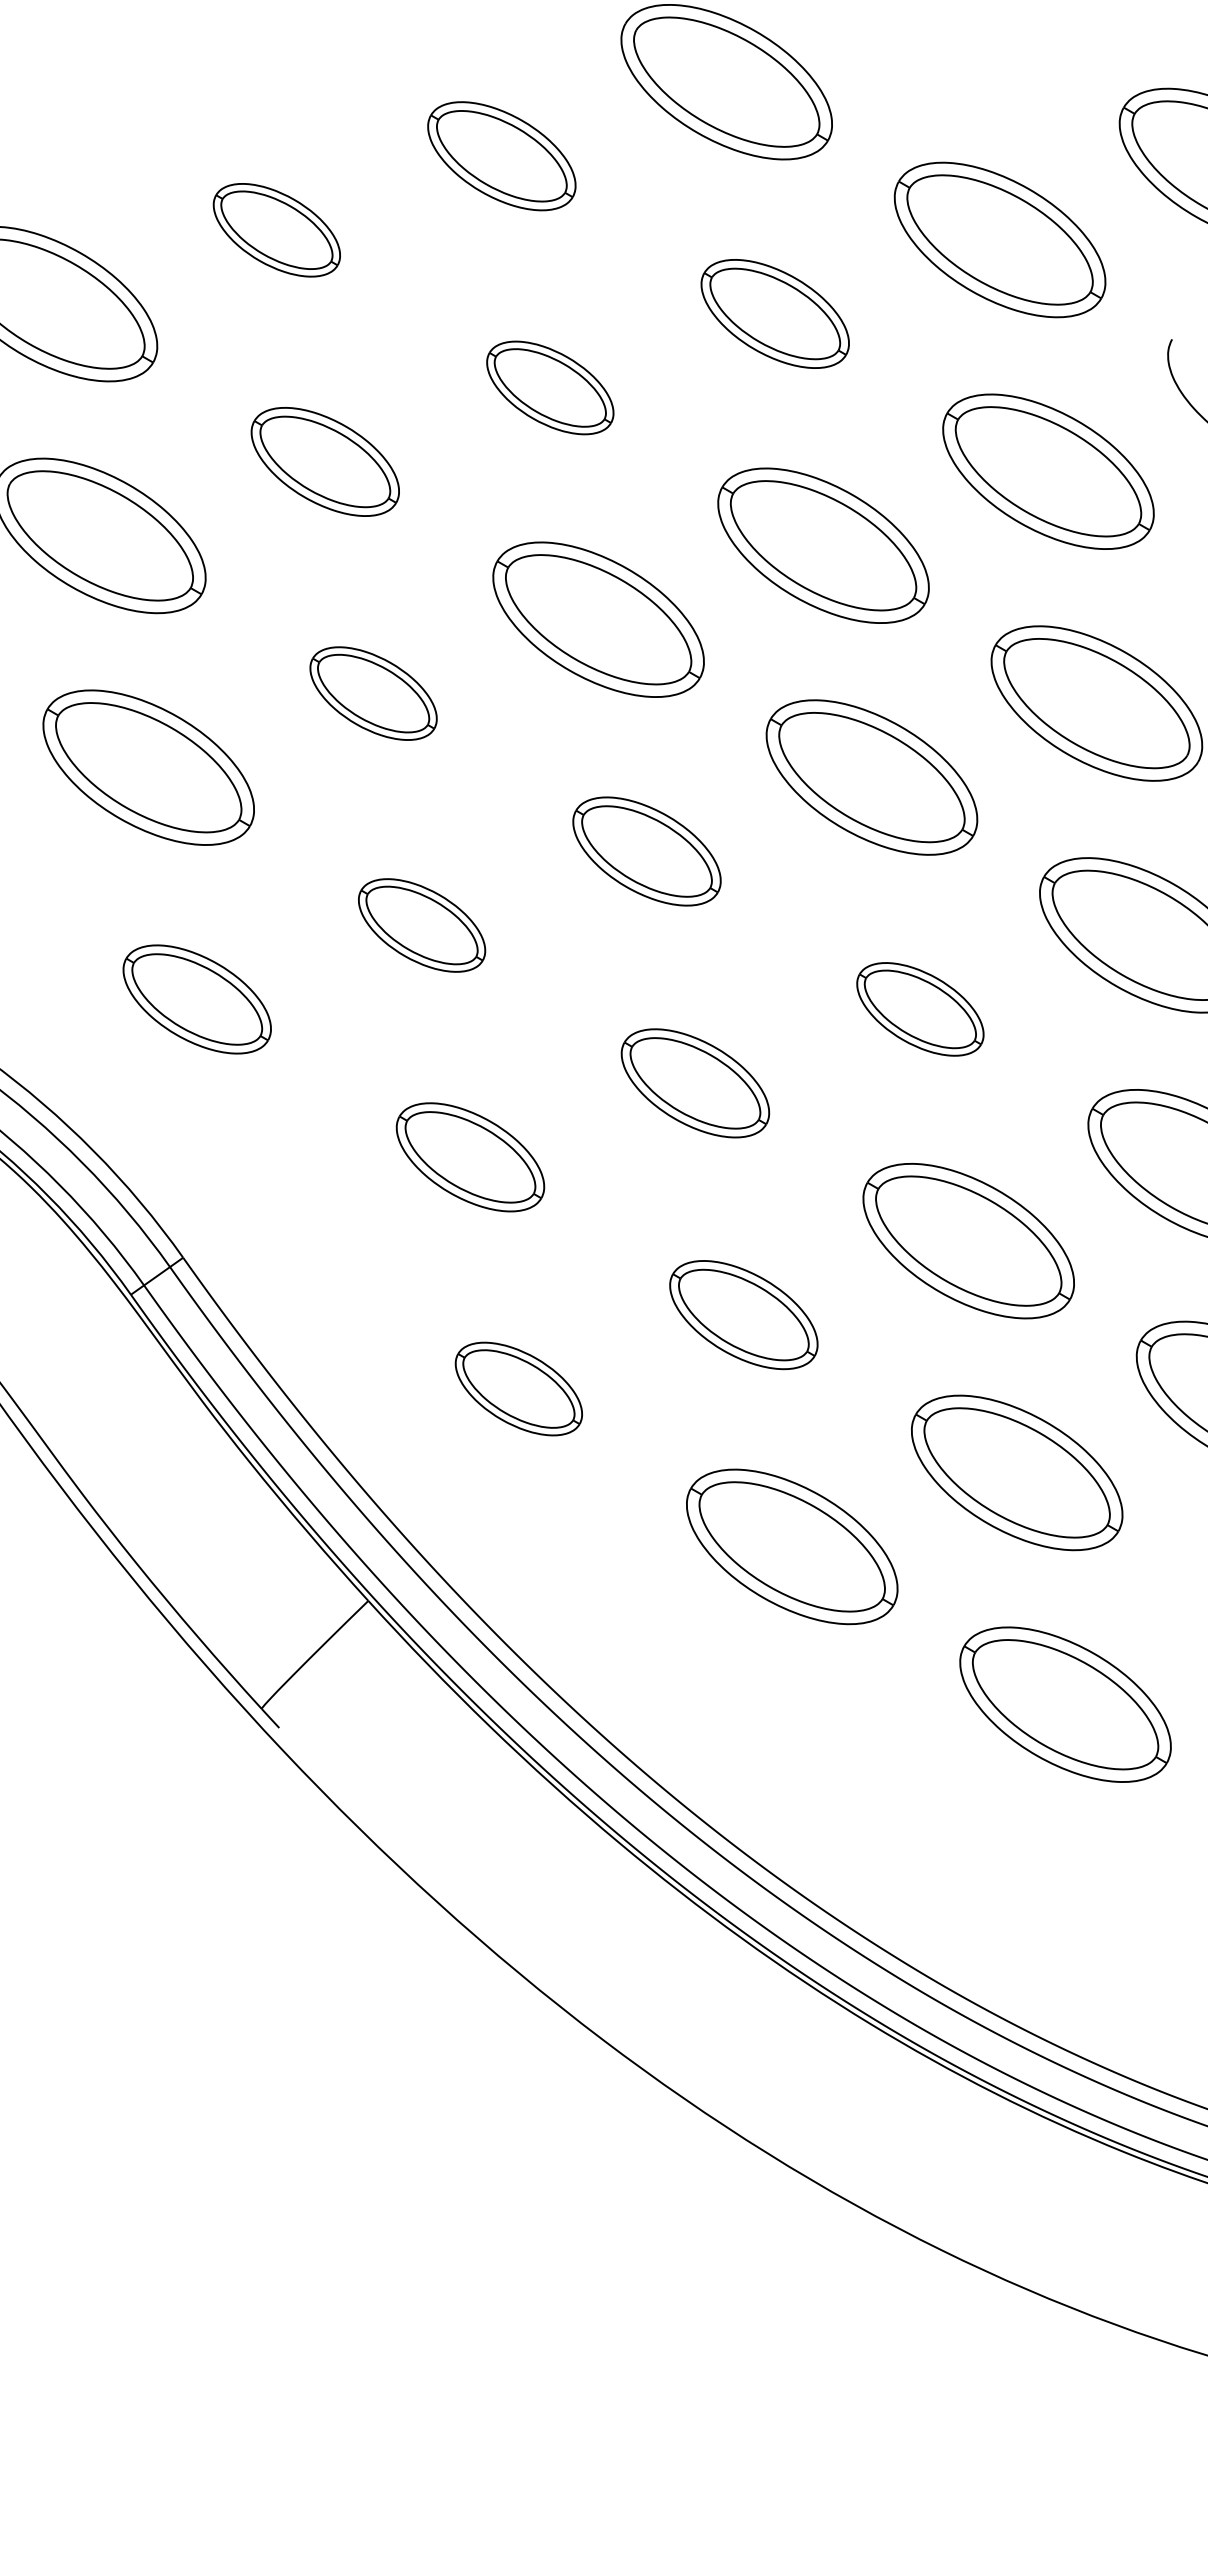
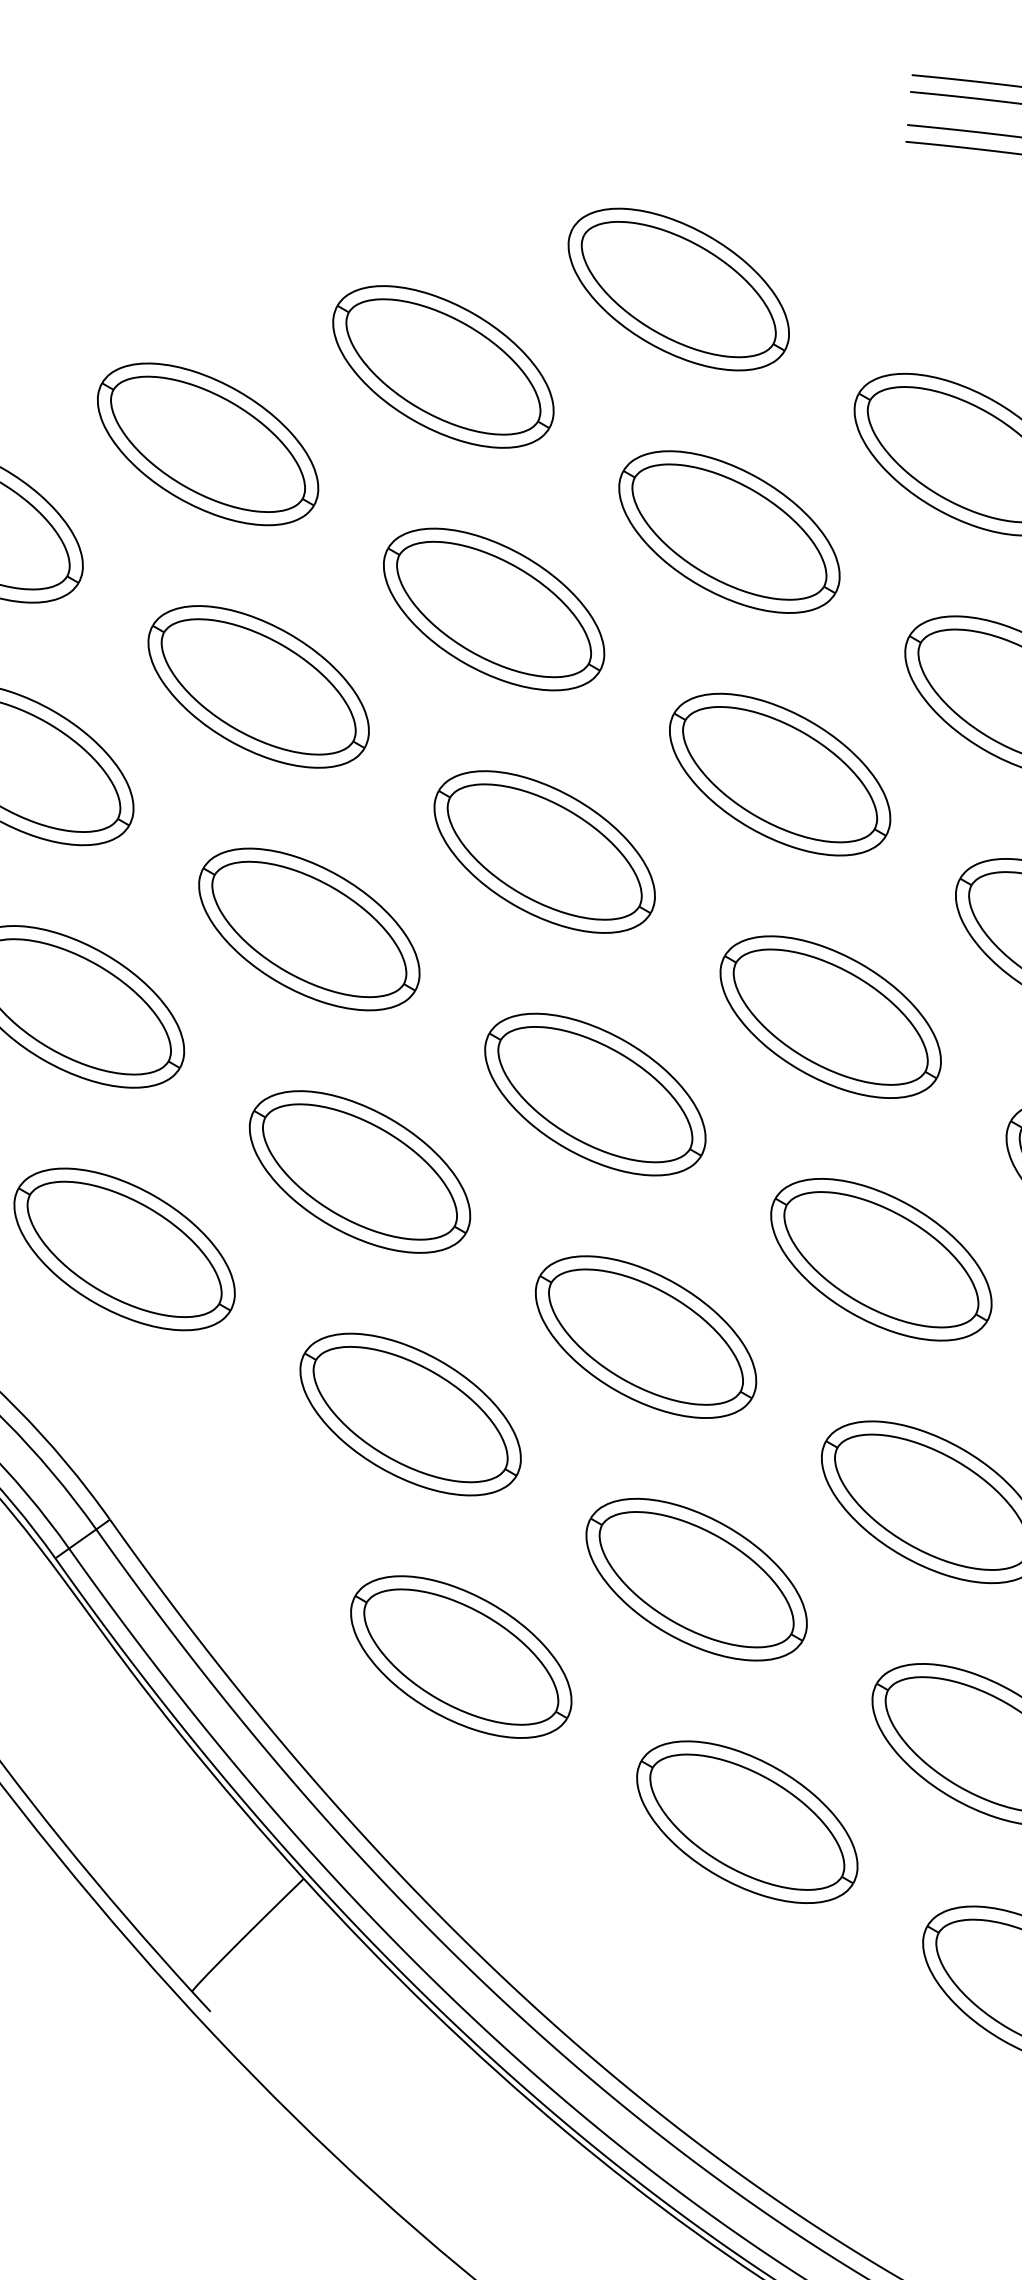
part: (501, 156) -> (443, 367), size x1.43
part: (276, 230) -> (207, 444), size x1.67
part: (775, 313) -> (729, 531), size x1.43
part: (550, 387) -> (494, 609), size x1.67
part: (325, 461) -> (258, 686), size x1.43
part: (373, 693) -> (309, 929), size x1.67
part: (646, 851) -> (594, 1094), size x1.43
part: (421, 925) -> (359, 1171), size x1.67
part: (197, 999) -> (124, 1249), size x1.43
part: (920, 1009) -> (881, 1259), size x1.67
part: (695, 1083) -> (646, 1337), size x1.43
part: (470, 1157) -> (410, 1414), size x1.43
part: (743, 1314) -> (696, 1579), size x1.43
part: (518, 1388) -> (460, 1656), size x1.67

